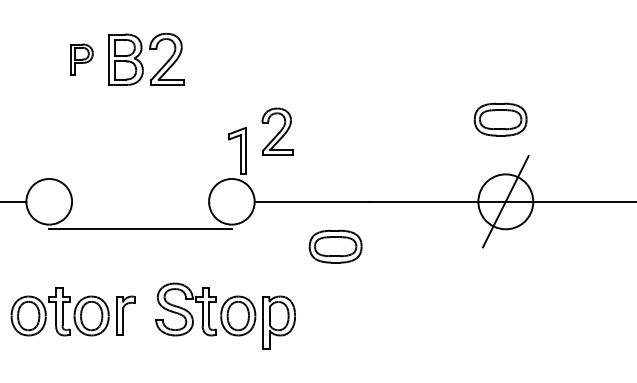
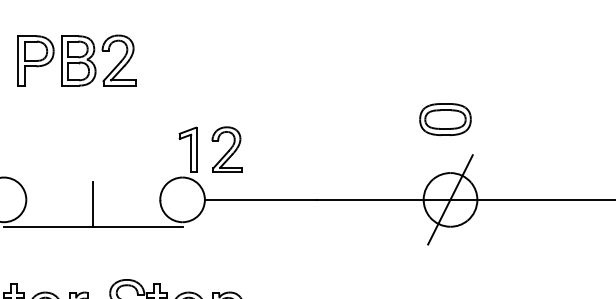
part: (81, 59) -> (35, 60), size x1.67
part: (277, 131) -> (227, 149), moved
line: (140, 206) -> (93, 204), added
part: (335, 246) -> (283, 243), removed

